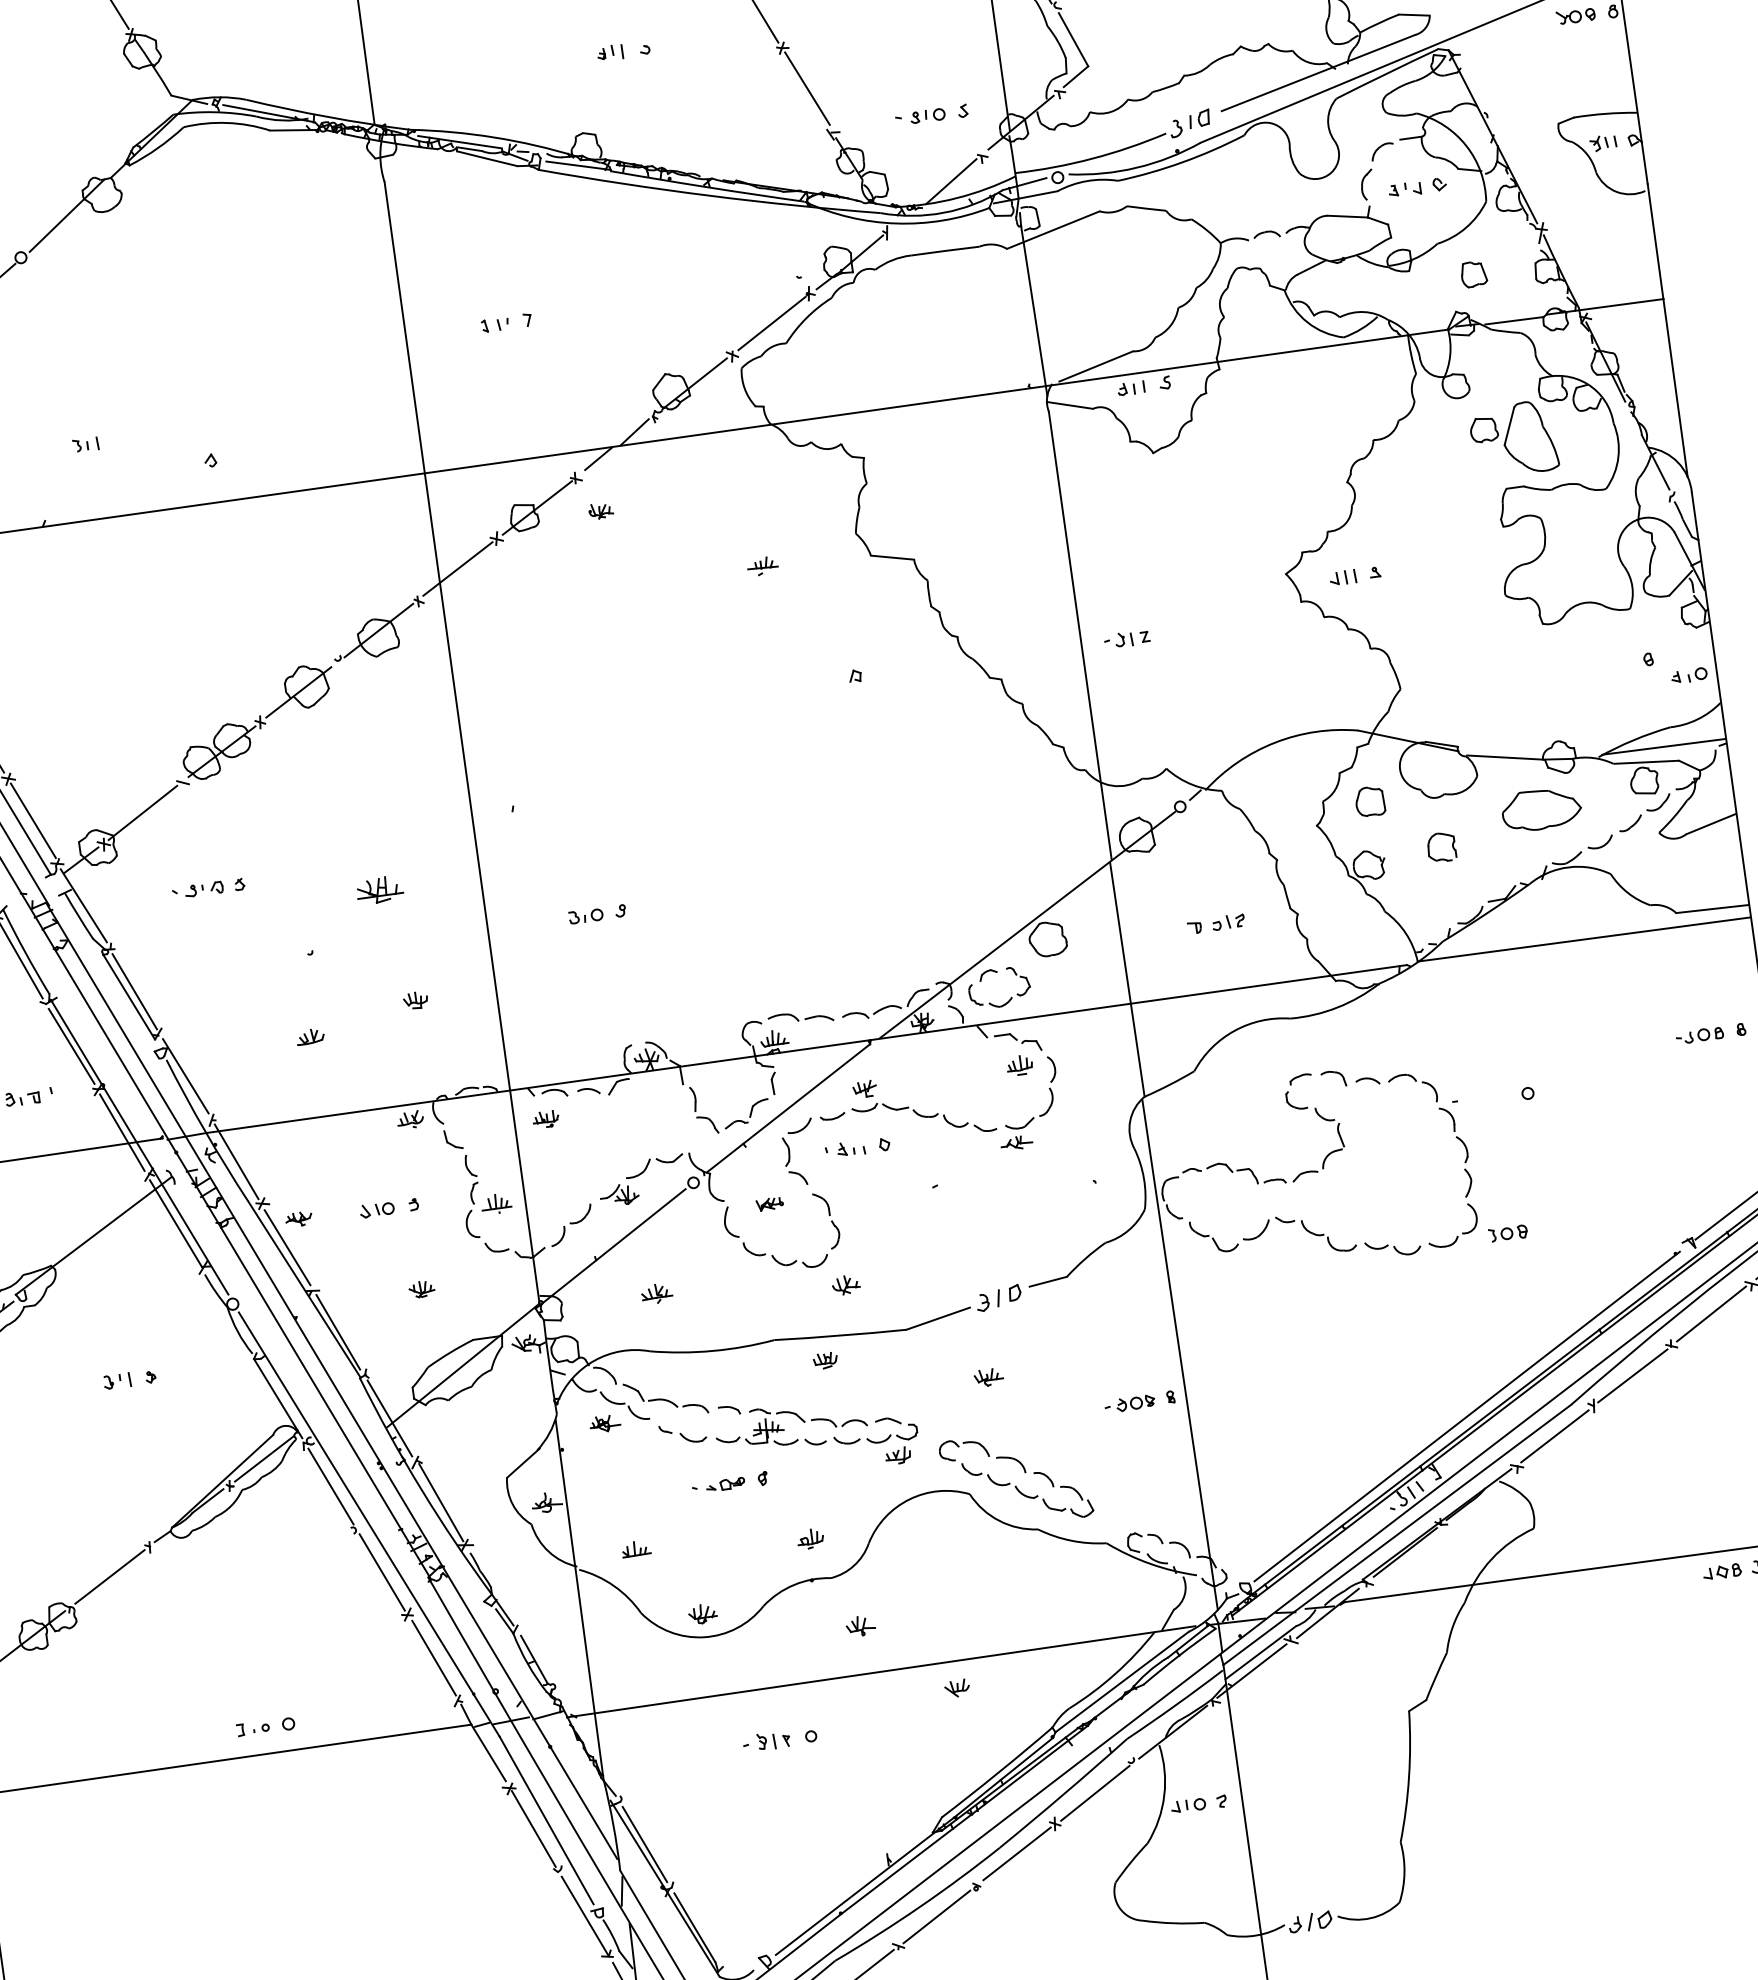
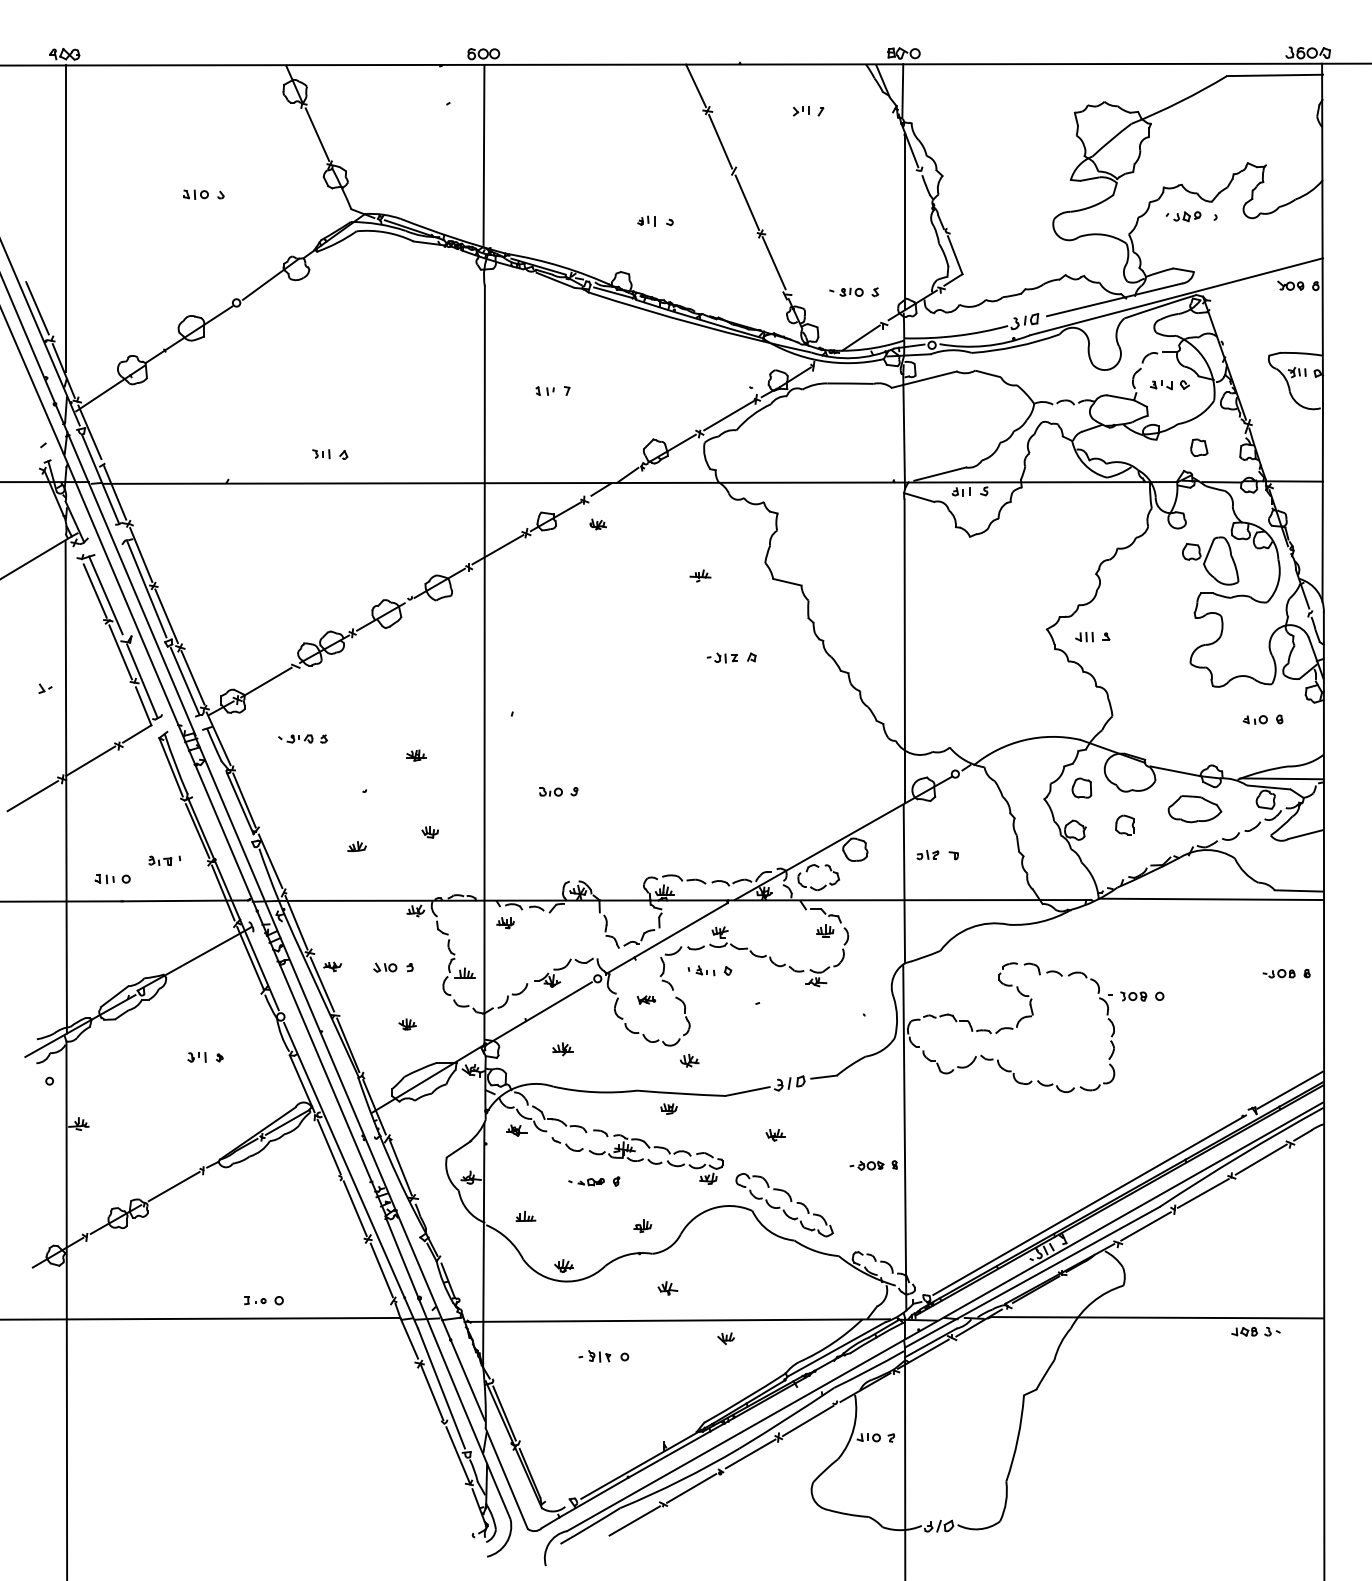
part: (86, 445) -> (321, 454), moved
part: (1125, 638) -> (721, 657), moved
part: (1688, 675) -> (1254, 719), moved
part: (379, 889) -> (416, 755), size x0.62
part: (1228, 922) -> (927, 855), moved
part: (1507, 1233) -> (1133, 996), moved

